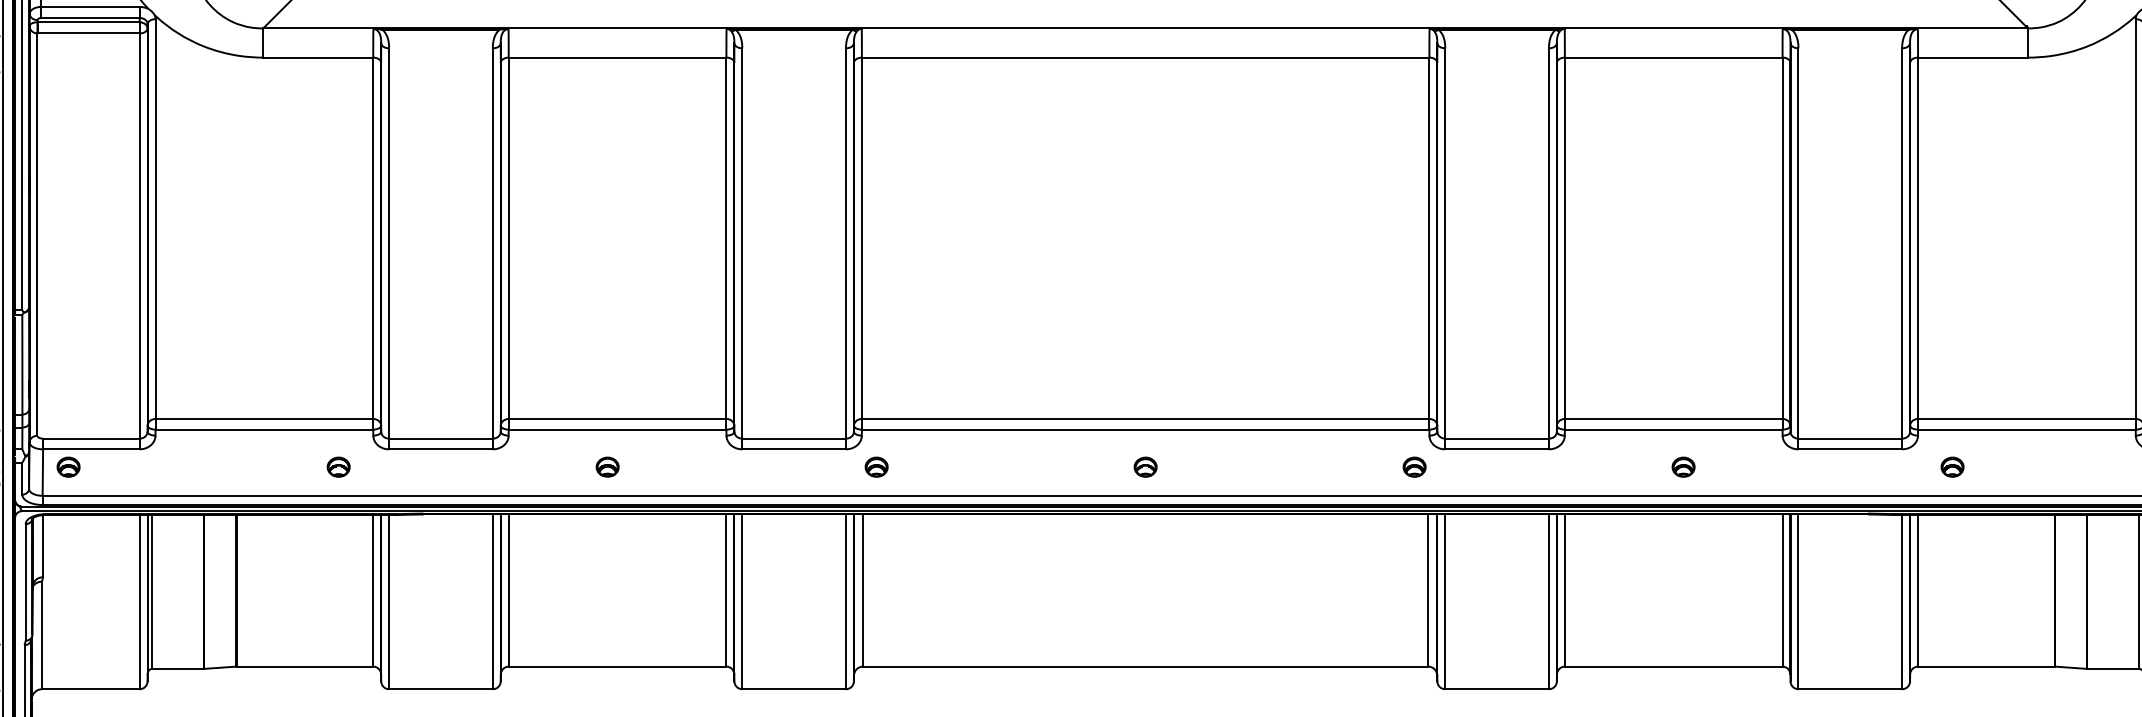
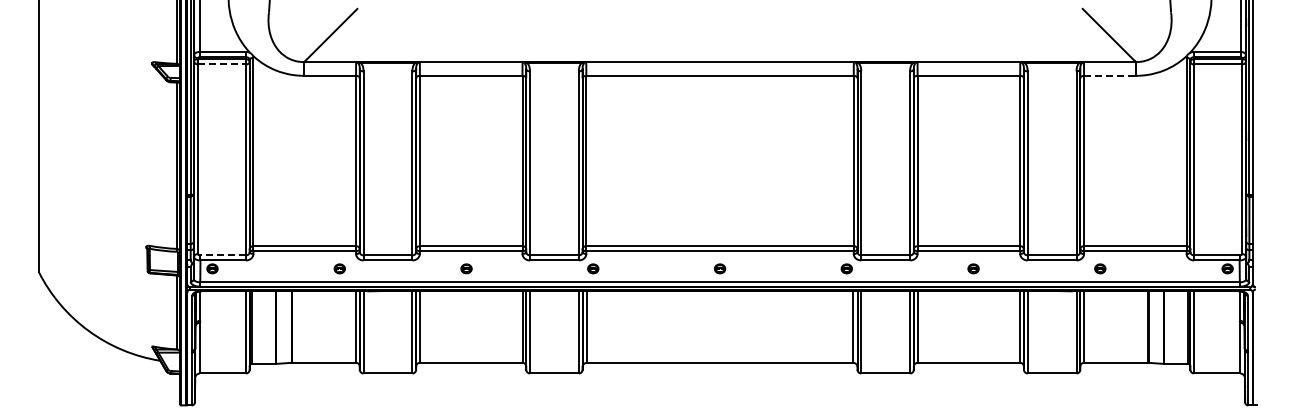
line: (89, 33) -> (222, 64), solid -> dashed
line: (1972, 56) -> (1109, 75), solid -> dashed
line: (91, 438) -> (223, 255), solid -> dashed

